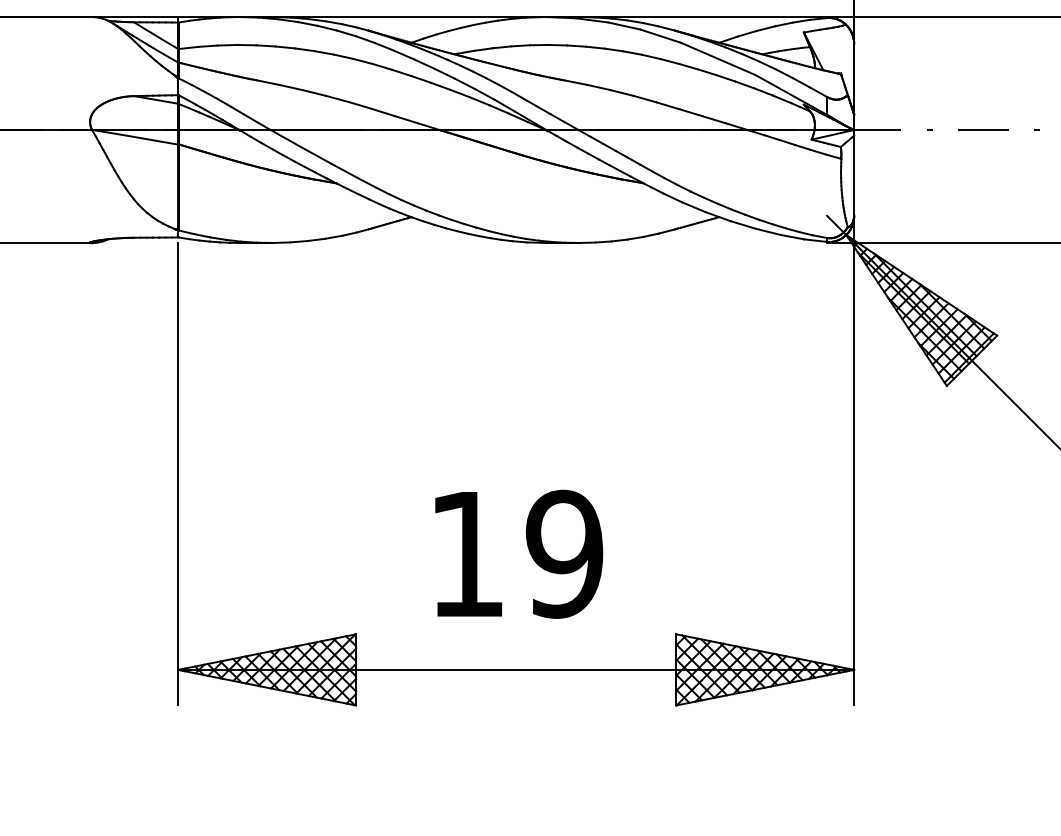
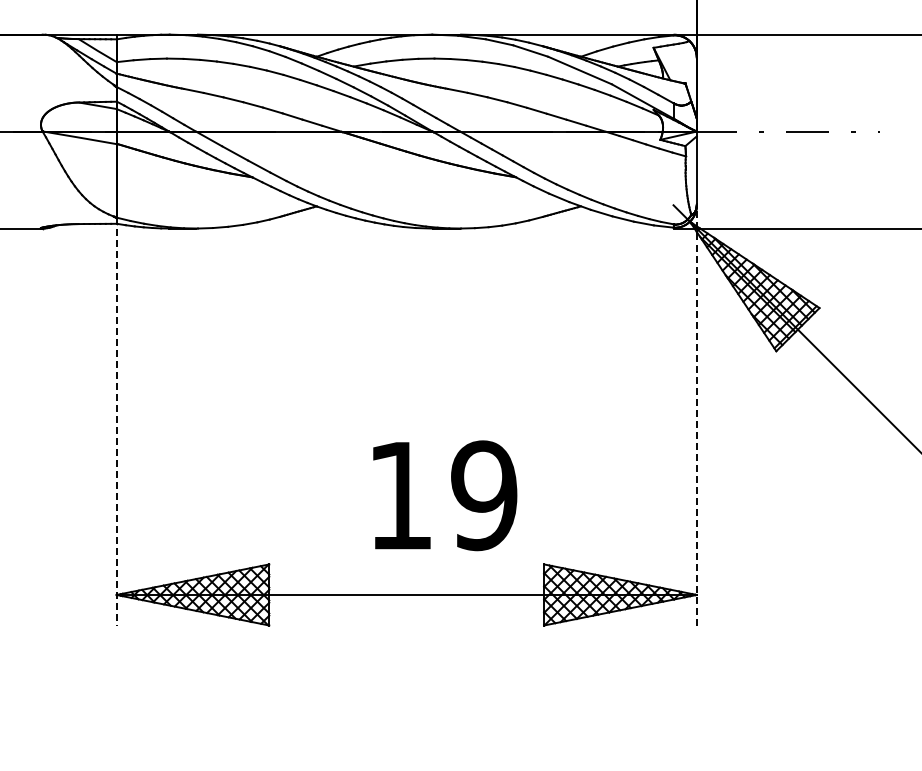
line: (853, 459) -> (696, 414), solid -> dashed
line: (178, 474) -> (116, 427), solid -> dashed
text: (519, 554) -> (445, 495), moved

